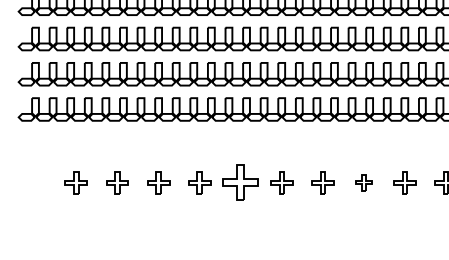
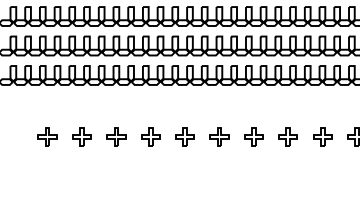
part: (240, 182) -> (184, 136), size x0.62
part: (363, 182) -> (287, 136), size x1.43

